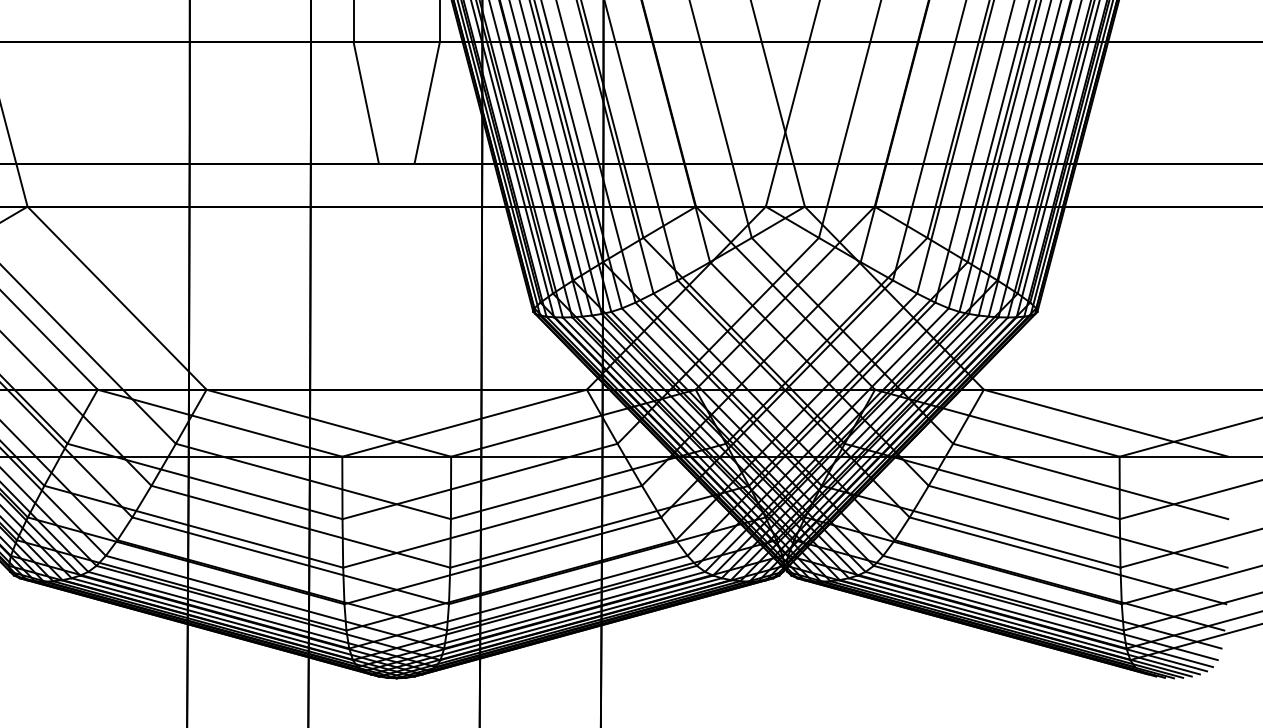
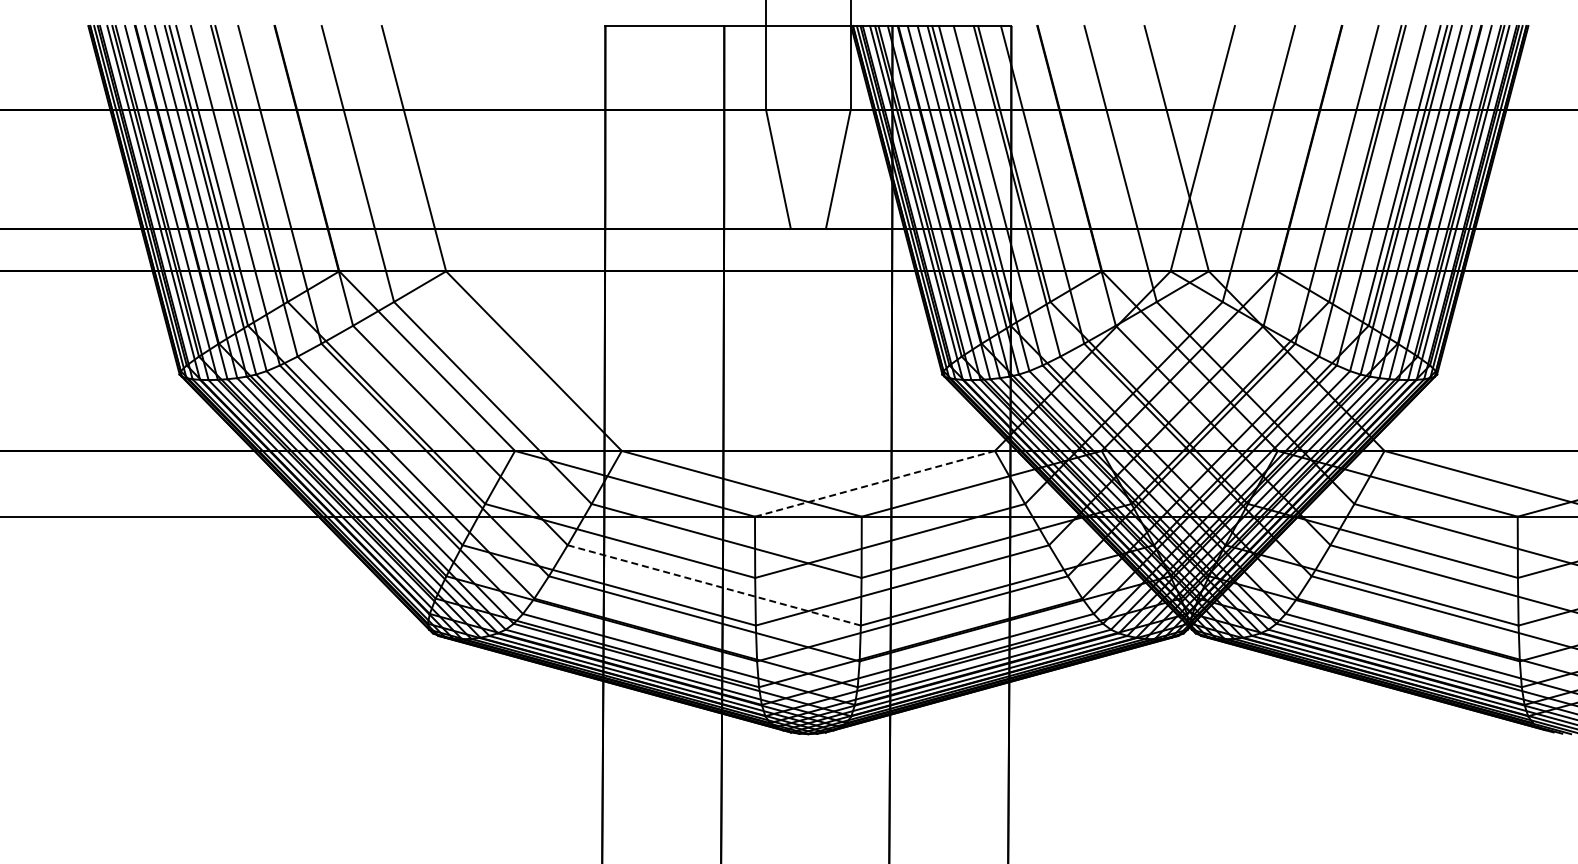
line: (465, 422) -> (875, 483), solid -> dashed
line: (300, 526) -> (713, 585), solid -> dashed

